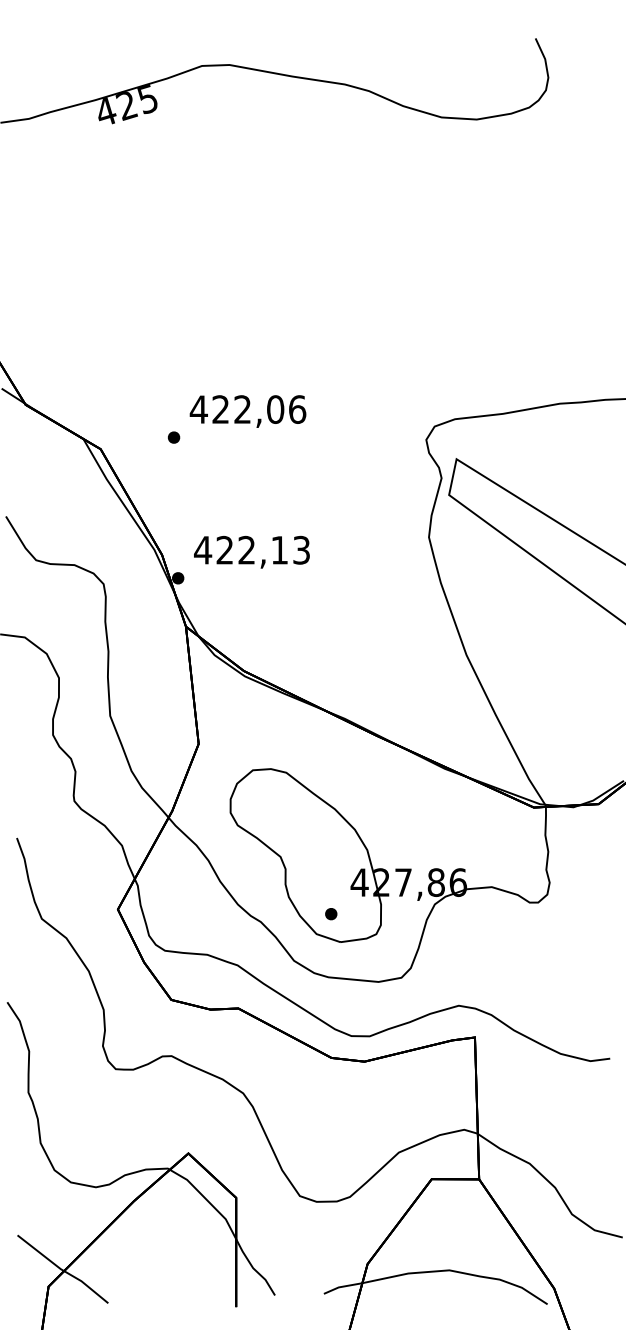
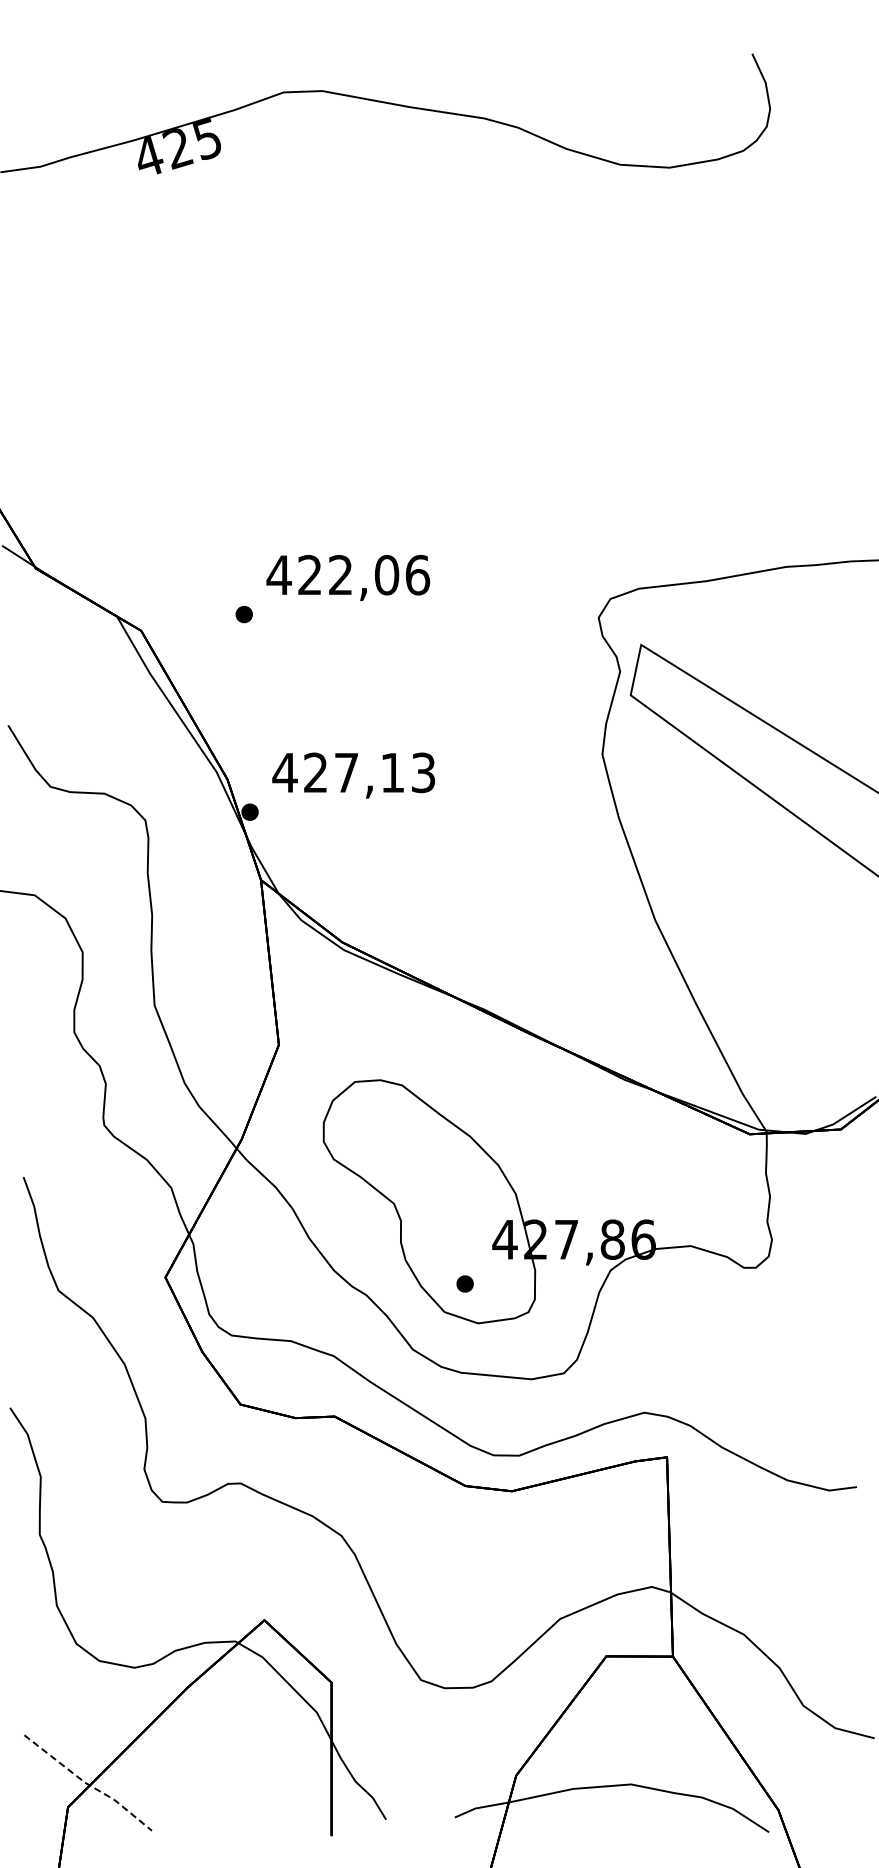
text: (246, 550) -> (346, 772), 422,13 -> 427,13
line: (62, 1270) -> (87, 1784), solid -> dashed

